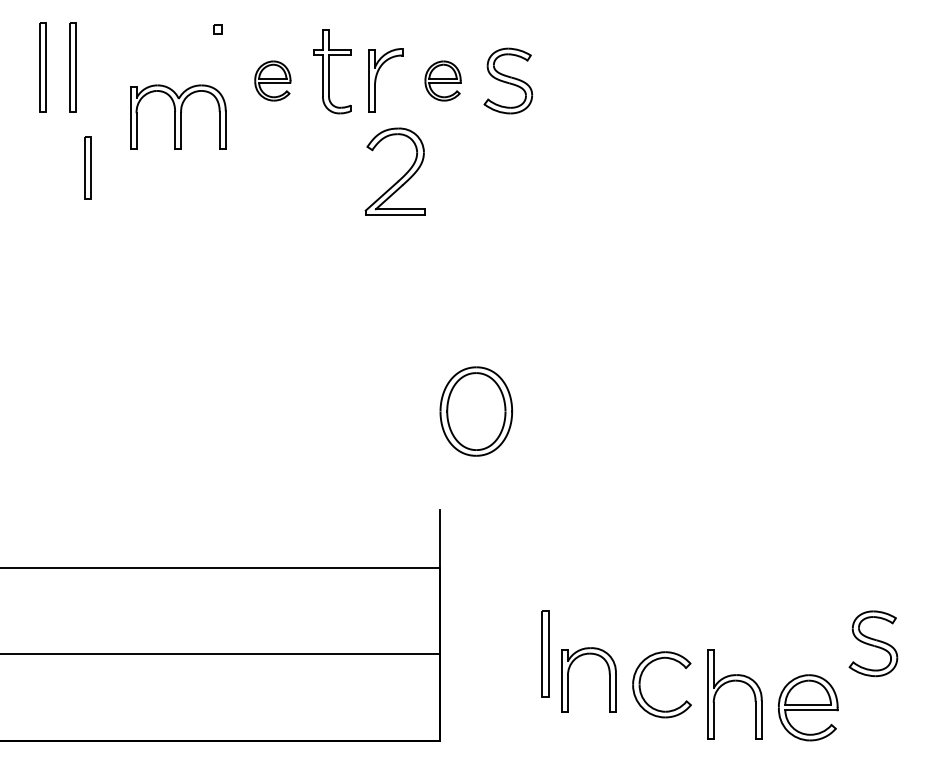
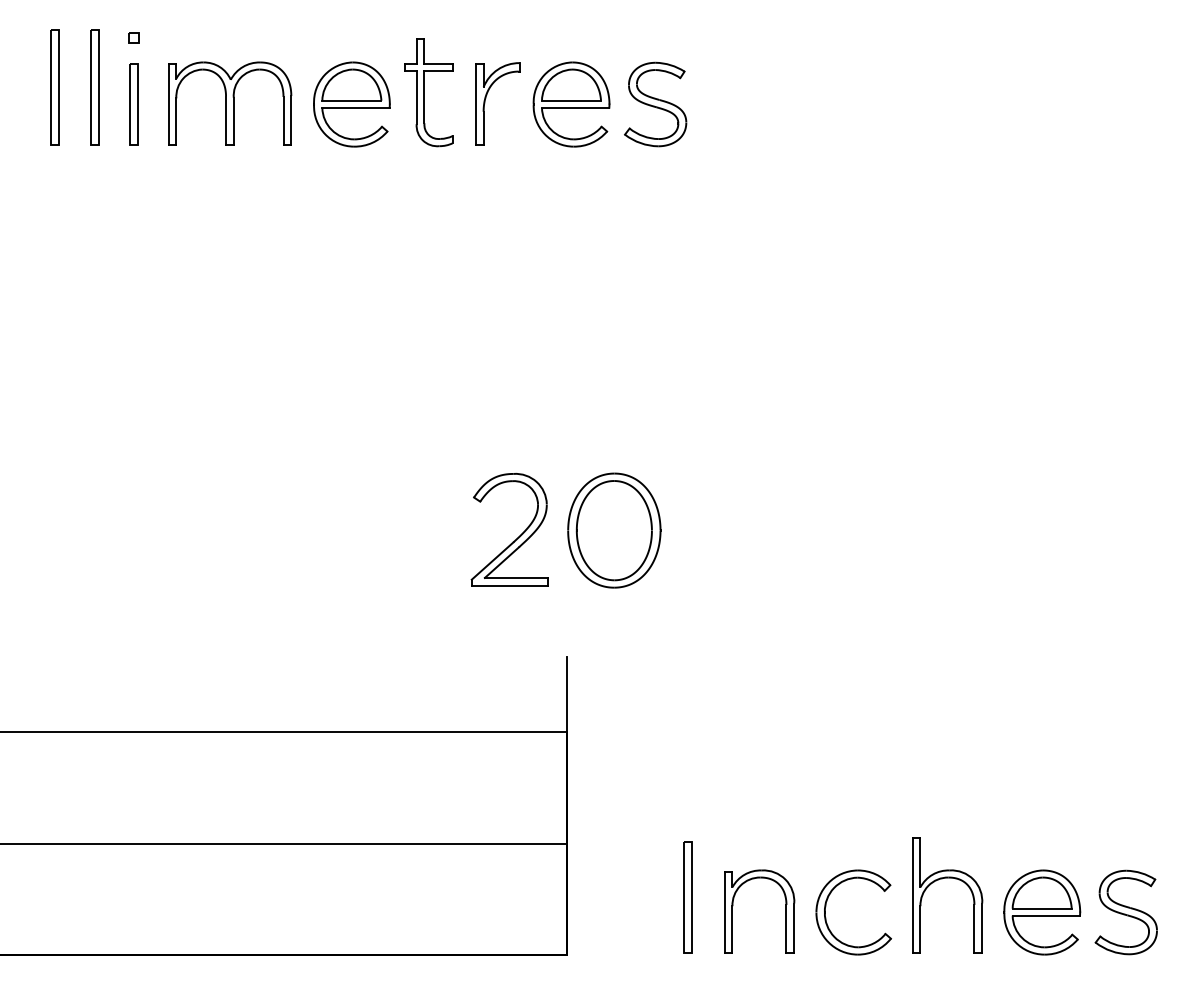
part: (217, 29) -> (133, 38), moved
part: (272, 80) -> (351, 103), size x1.67
part: (442, 80) -> (570, 103), size x1.67
part: (178, 116) -> (230, 102), moved
part: (87, 167) -> (133, 103), moved
part: (401, 177) -> (517, 536), moved
part: (873, 643) -> (1126, 912), moved
part: (545, 653) -> (688, 896), moved
part: (641, 678) -> (827, 904), moved
part: (568, 679) -> (733, 910), moved

